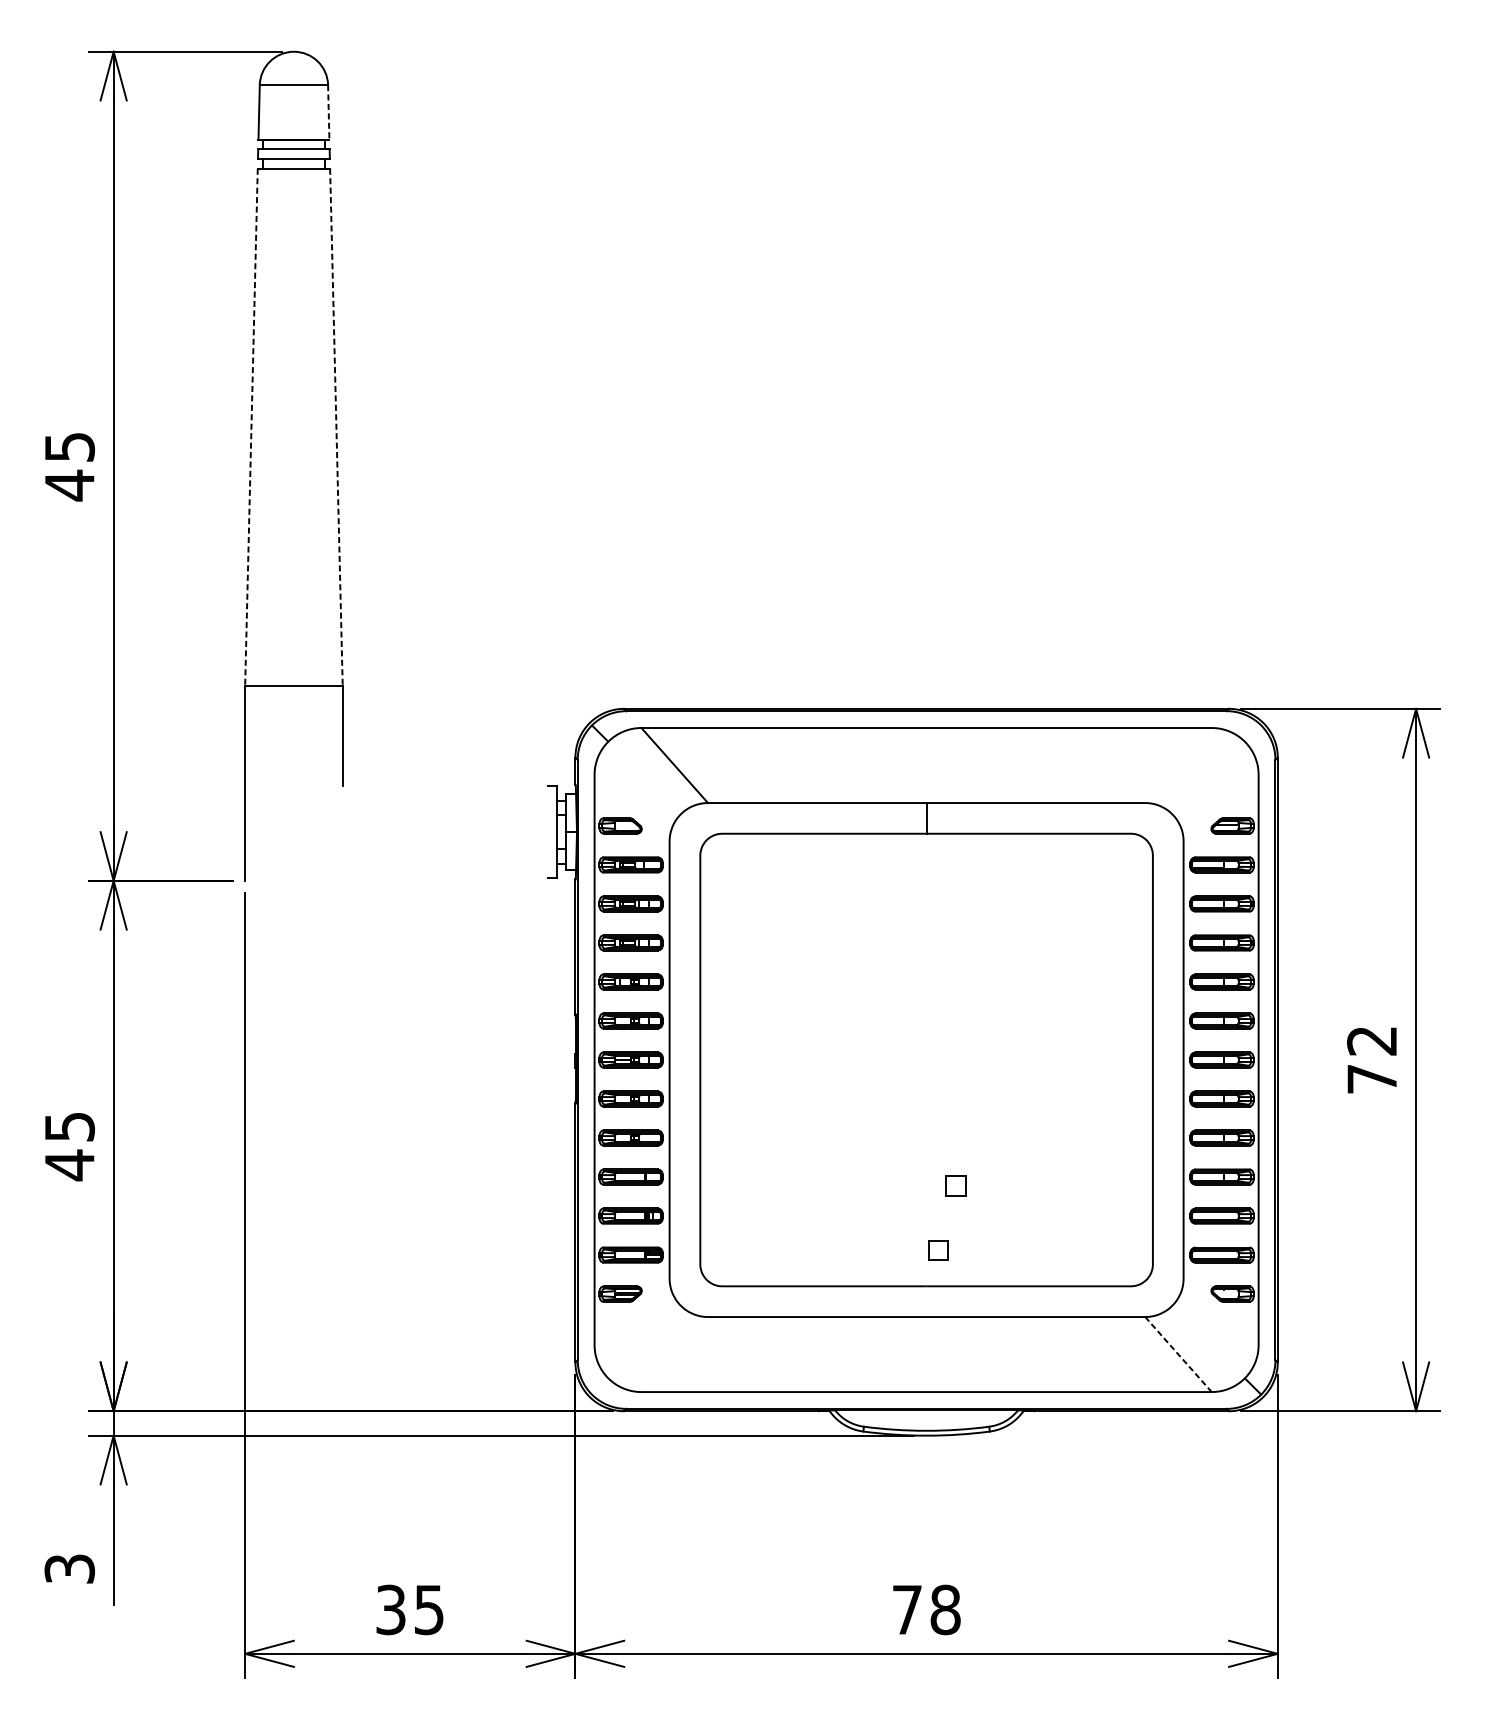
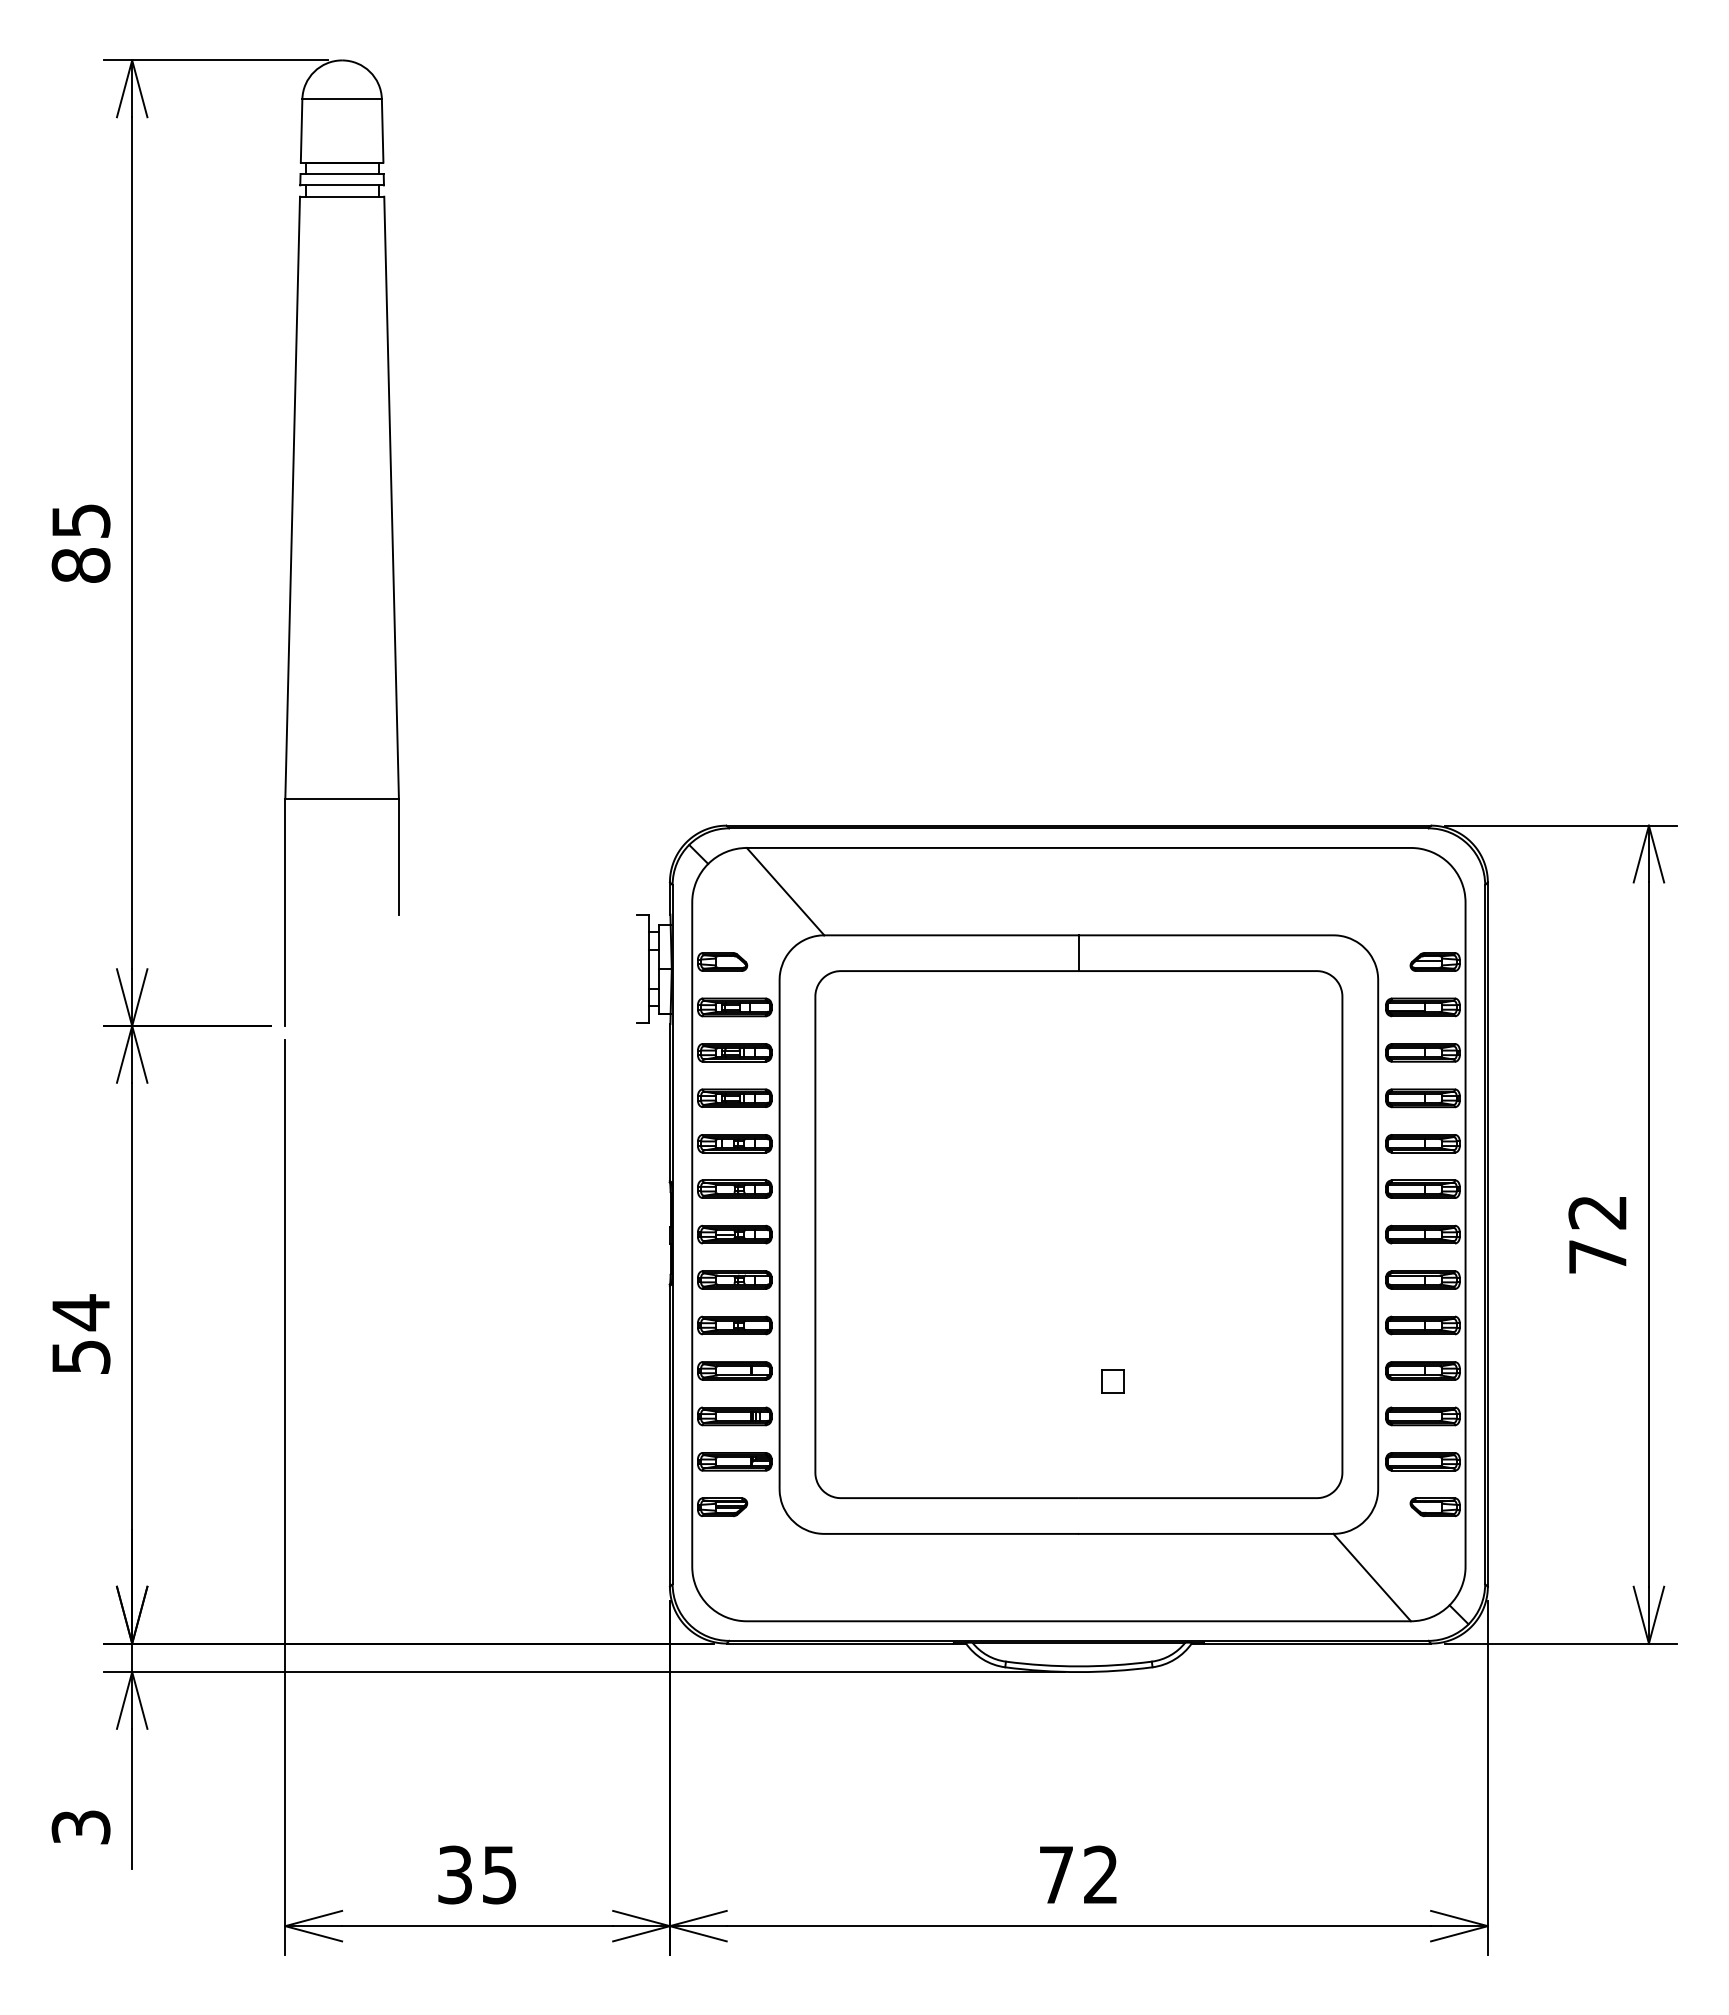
line: (328, 111) -> (382, 130), dashed -> solid
line: (251, 427) -> (292, 498), dashed -> solid
line: (336, 427) -> (391, 498), dashed -> solid
text: (69, 485) -> (80, 565), 45 -> 85
text: (70, 1145) -> (81, 1334), 45 -> 54
part: (938, 1250) -> (1092, 1456), removed
line: (1178, 1354) -> (1372, 1577), dashed -> solid
text: (945, 1609) -> (1100, 1874), 78 -> 72

